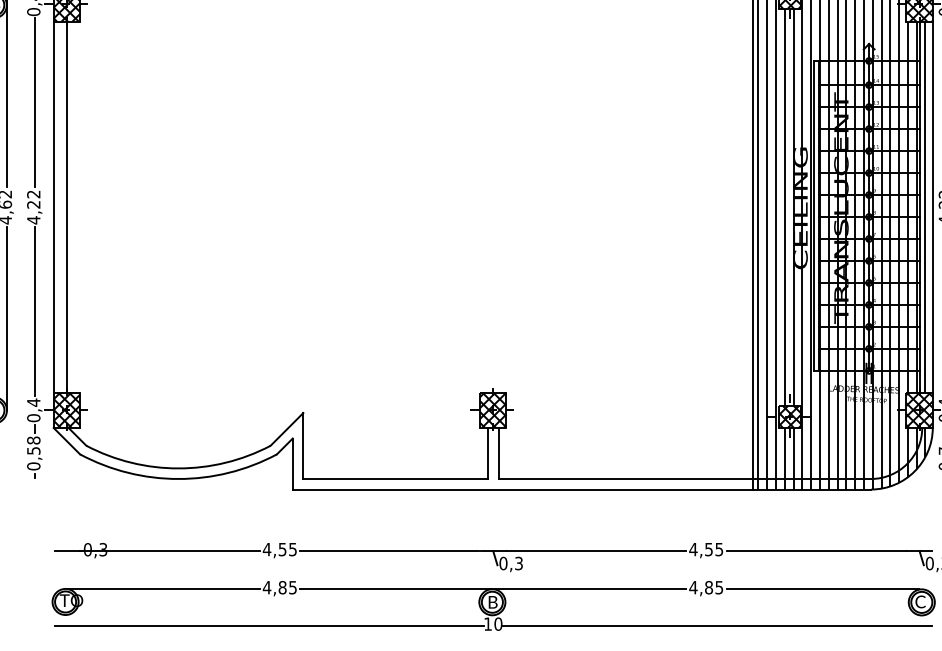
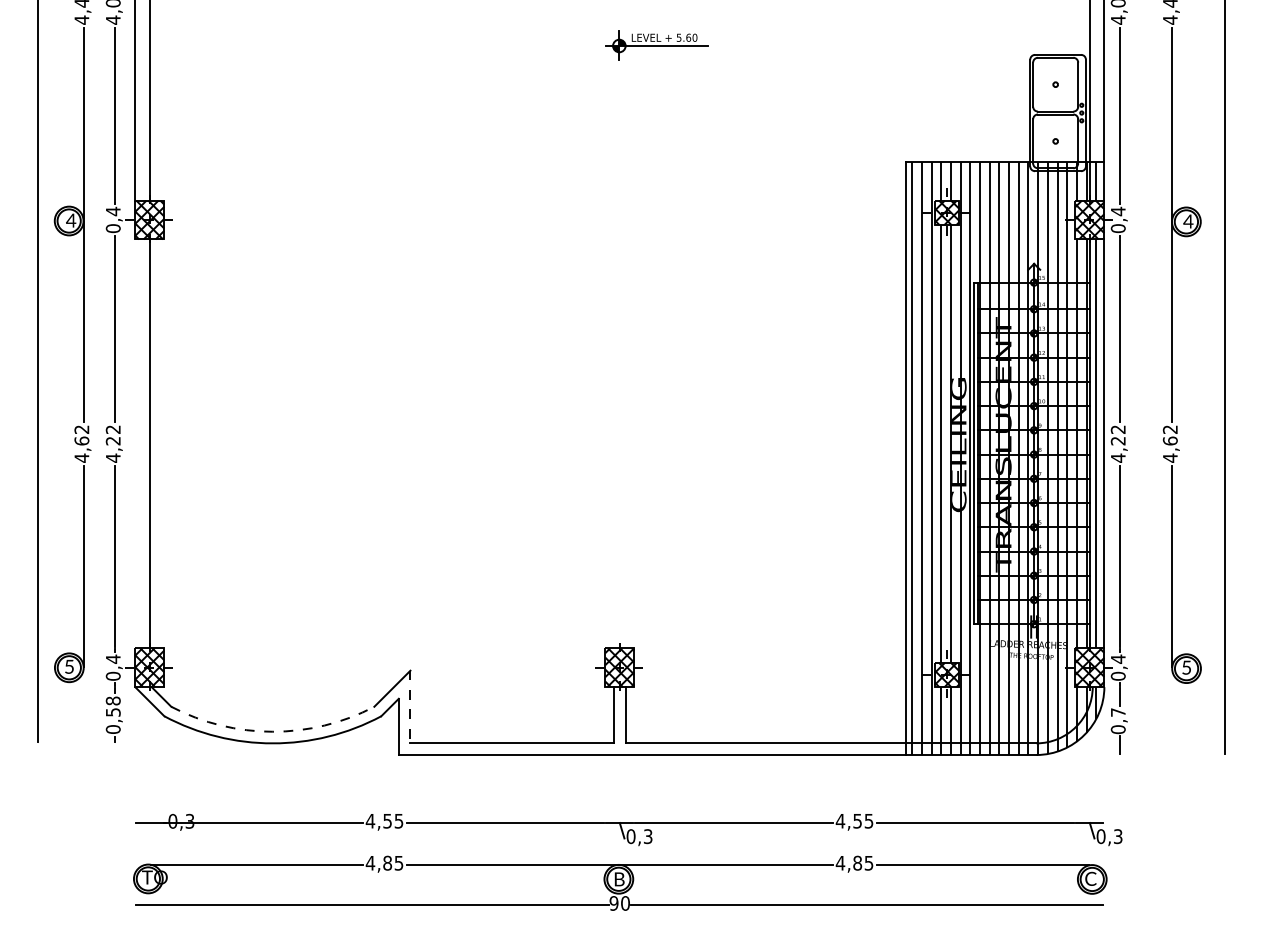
line: (53, 206) -> (135, 443), removed
line: (303, 446) -> (410, 707), solid -> dashed
arc: (178, 468) -> (272, 731), solid -> dashed
text: (487, 624) -> (613, 903), 10 -> 90

